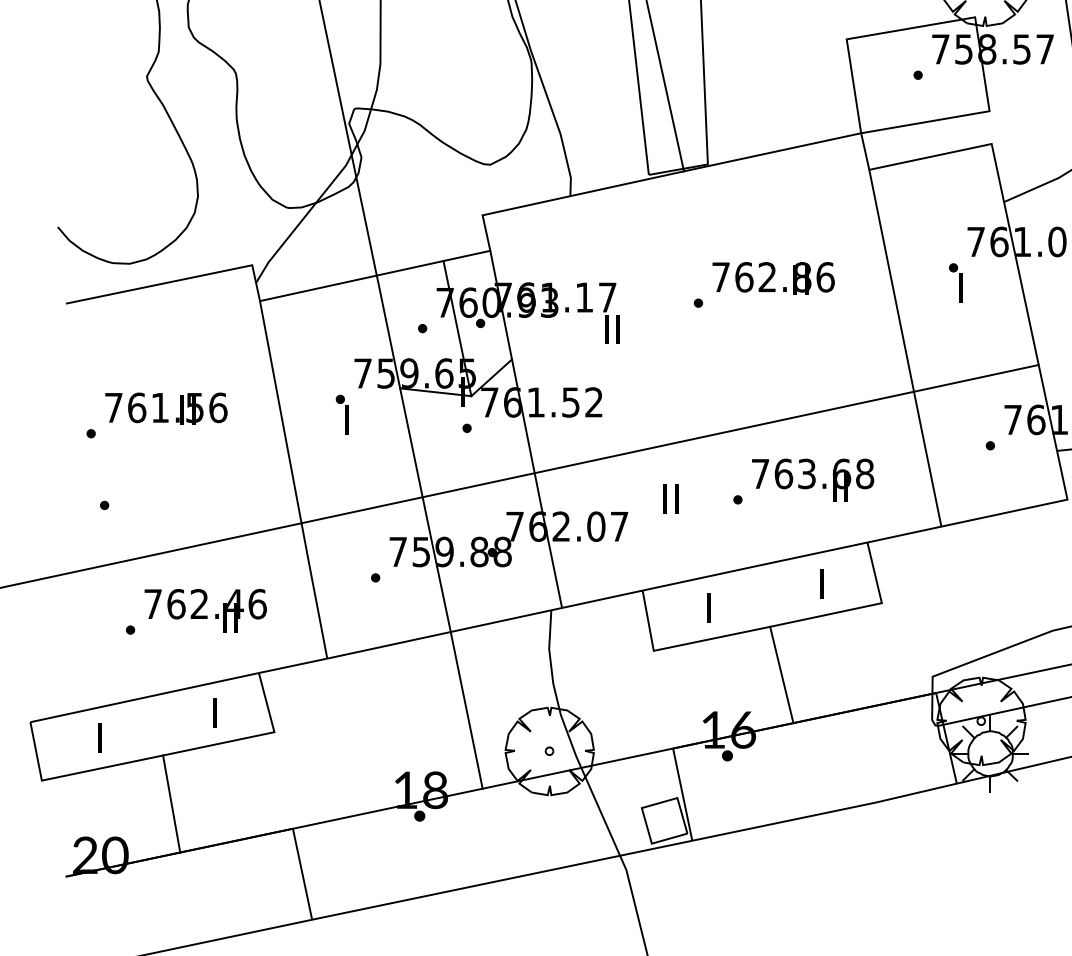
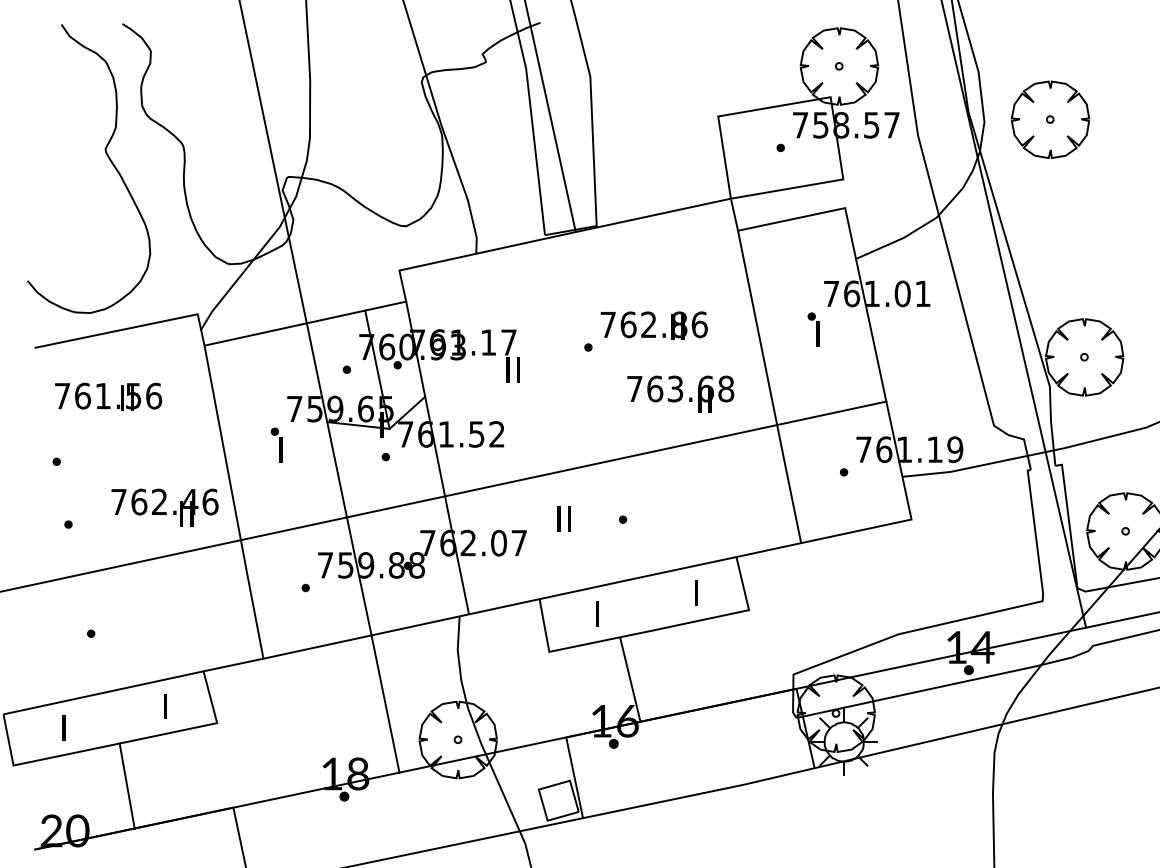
text: (166, 408) -> (108, 396), moved
text: (812, 479) -> (680, 393), moved
text: (205, 610) -> (164, 507), moved
line: (781, 674) -> (630, 679), moved

